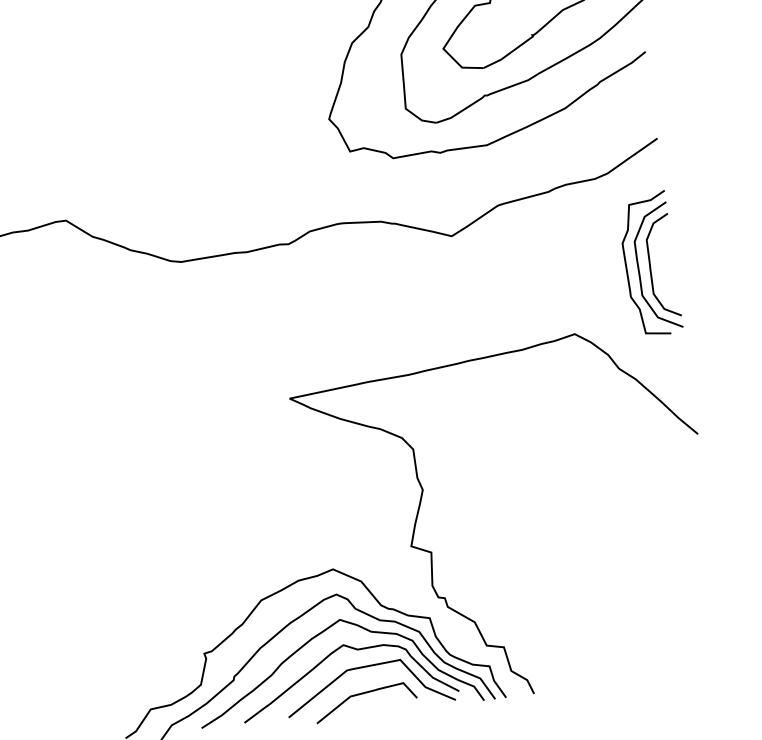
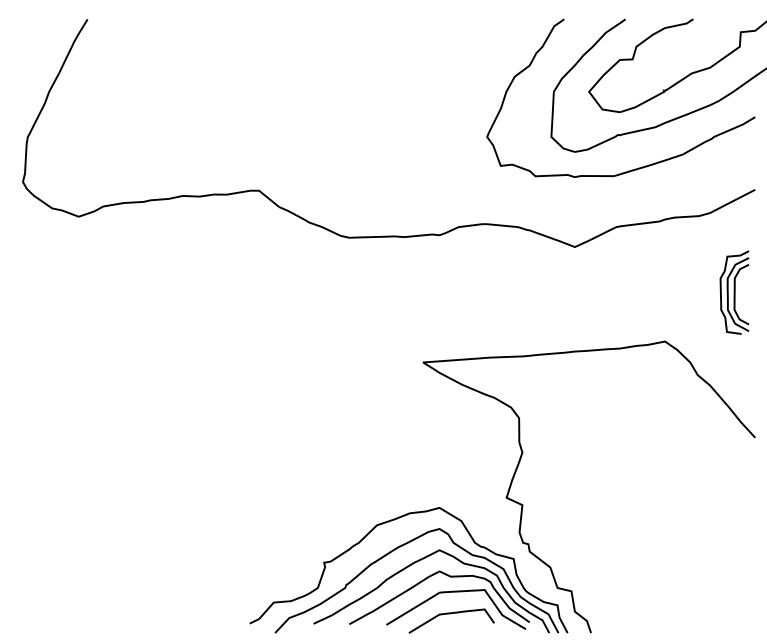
part: (649, 264) -> (734, 292), size x0.7

